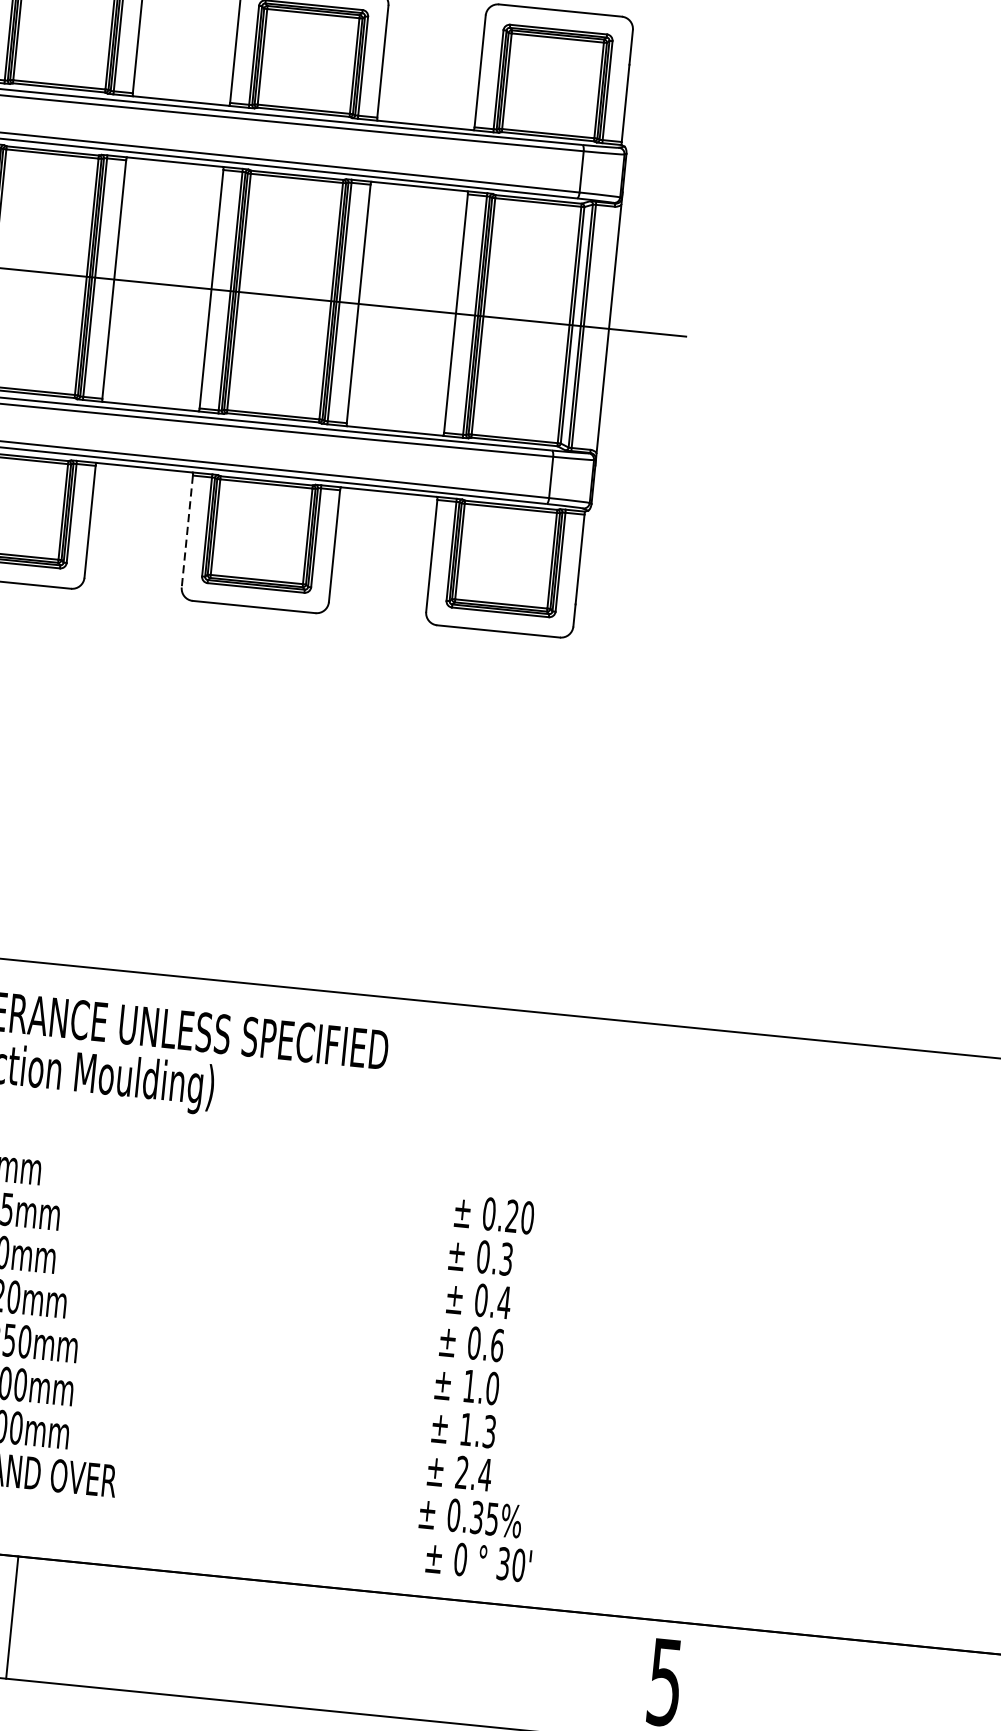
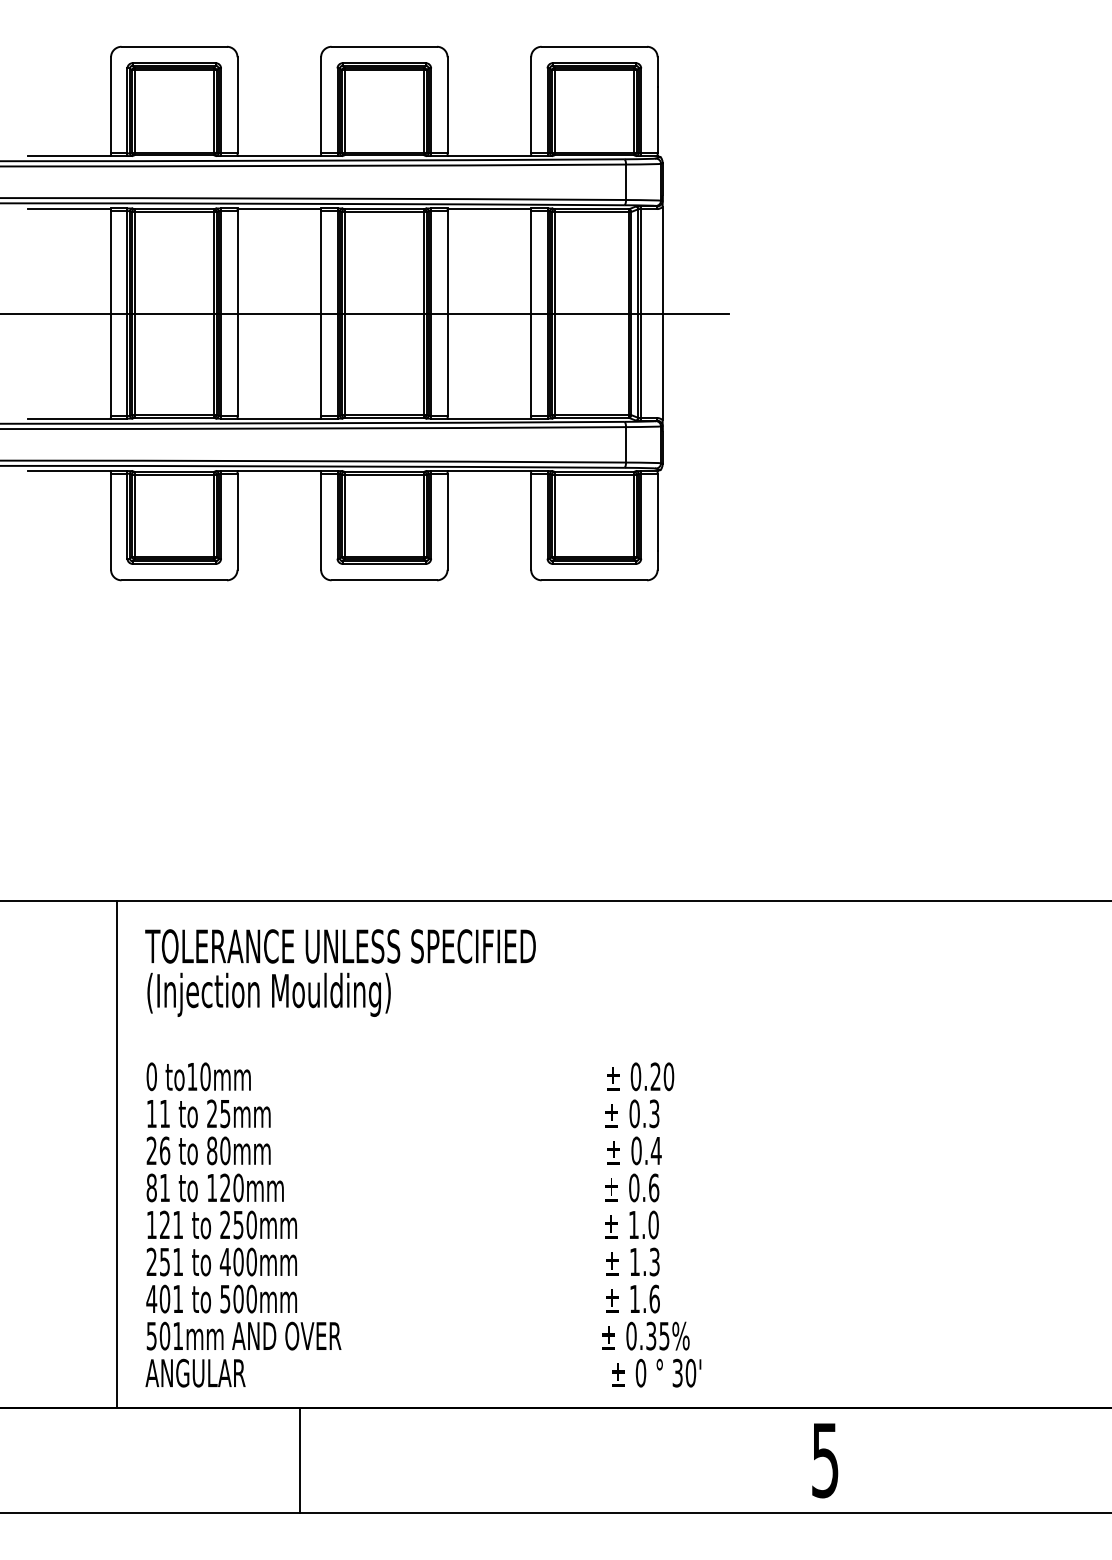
line: (187, 532) -> (321, 522), dashed -> solid
text: (473, 1473) -> (644, 1298), 2.4 -> 1.6
line: (12, 1617) -> (300, 1460), moved

